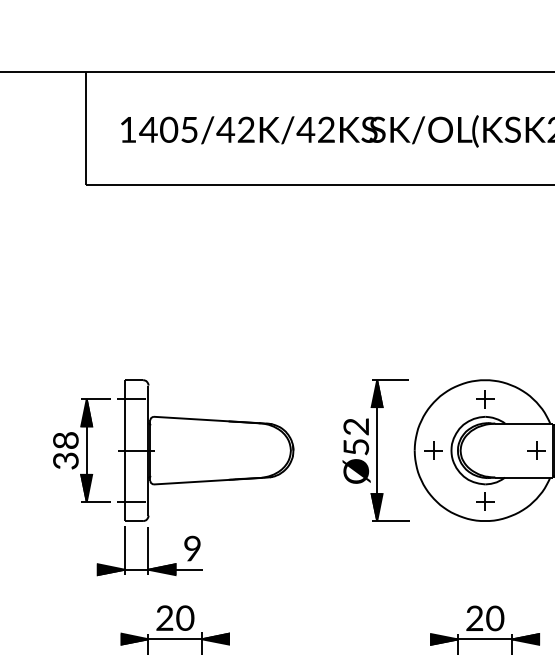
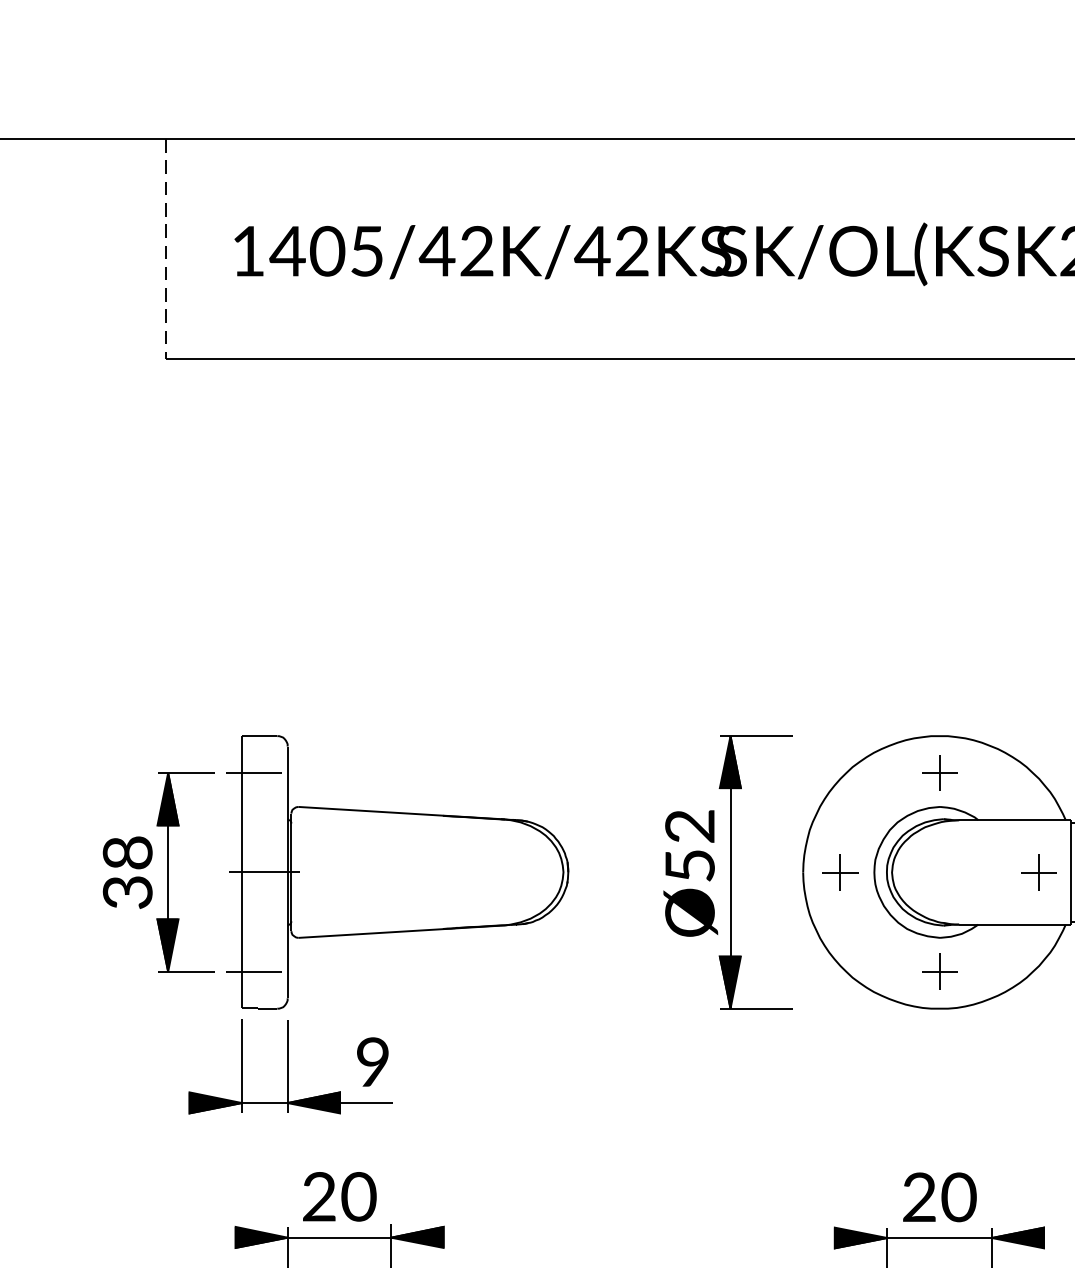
line: (85, 128) -> (165, 248), solid -> dashed

